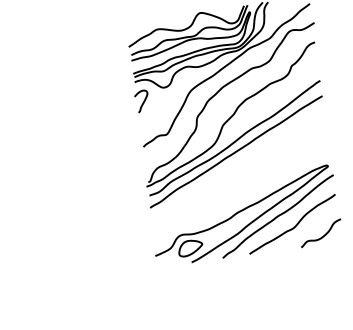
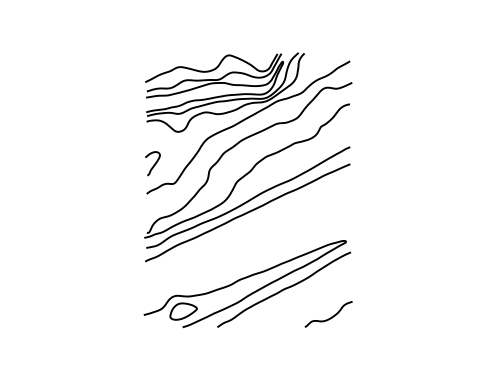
curve: (142, 102) -> (153, 164), moved
curve: (294, 226) -> (300, 302), removed

